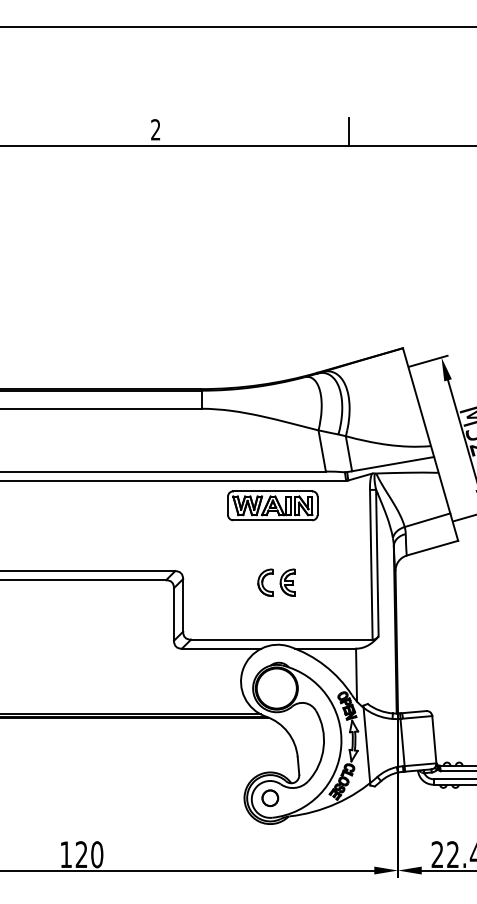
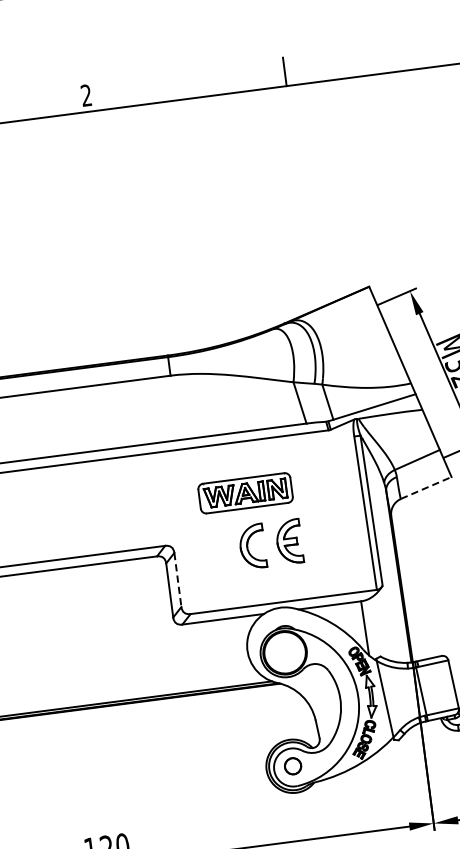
part: (272, 505) -> (245, 493), moved
line: (432, 548) -> (426, 488), solid -> dashed
part: (276, 582) -> (270, 544), size x1.6
line: (183, 605) -> (178, 580), solid -> dashed

